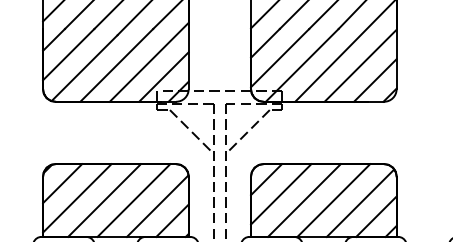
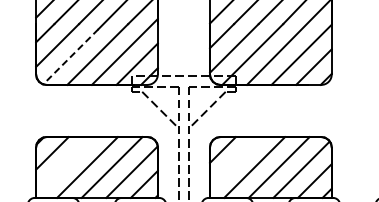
line: (84, 67) -> (70, 56), solid -> dashed
line: (281, 194) -> (235, 162), removed
line: (77, 198) -> (64, 165), removed

